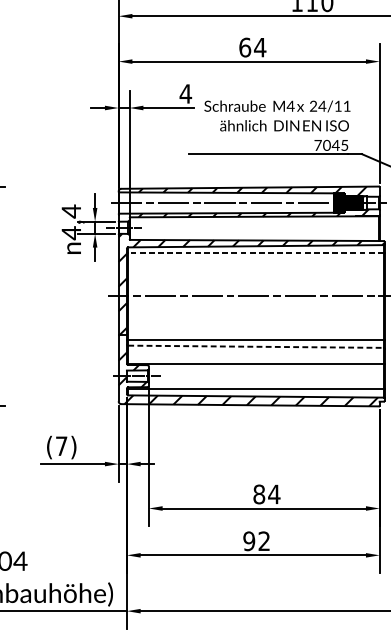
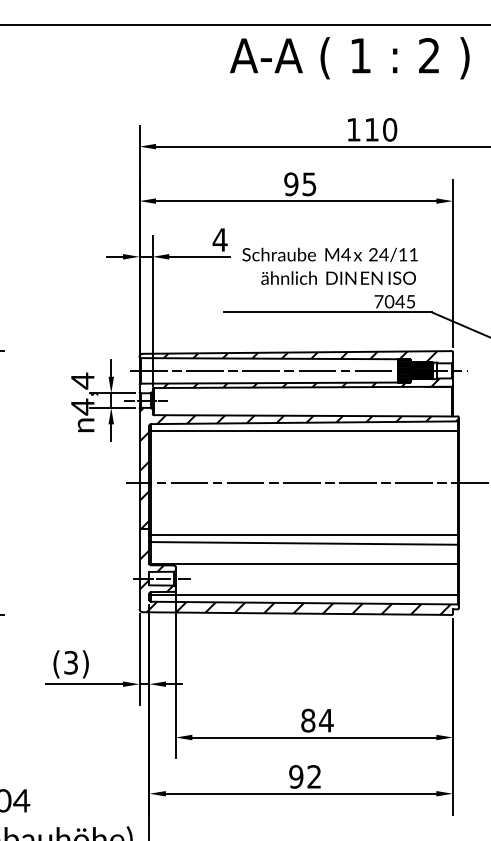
text: (252, 47) -> (300, 184), 64 -> 95
line: (255, 253) -> (303, 431), dashed -> solid
line: (256, 346) -> (304, 543), dashed -> solid
text: (61, 445) -> (70, 662), (7) -> (3)

